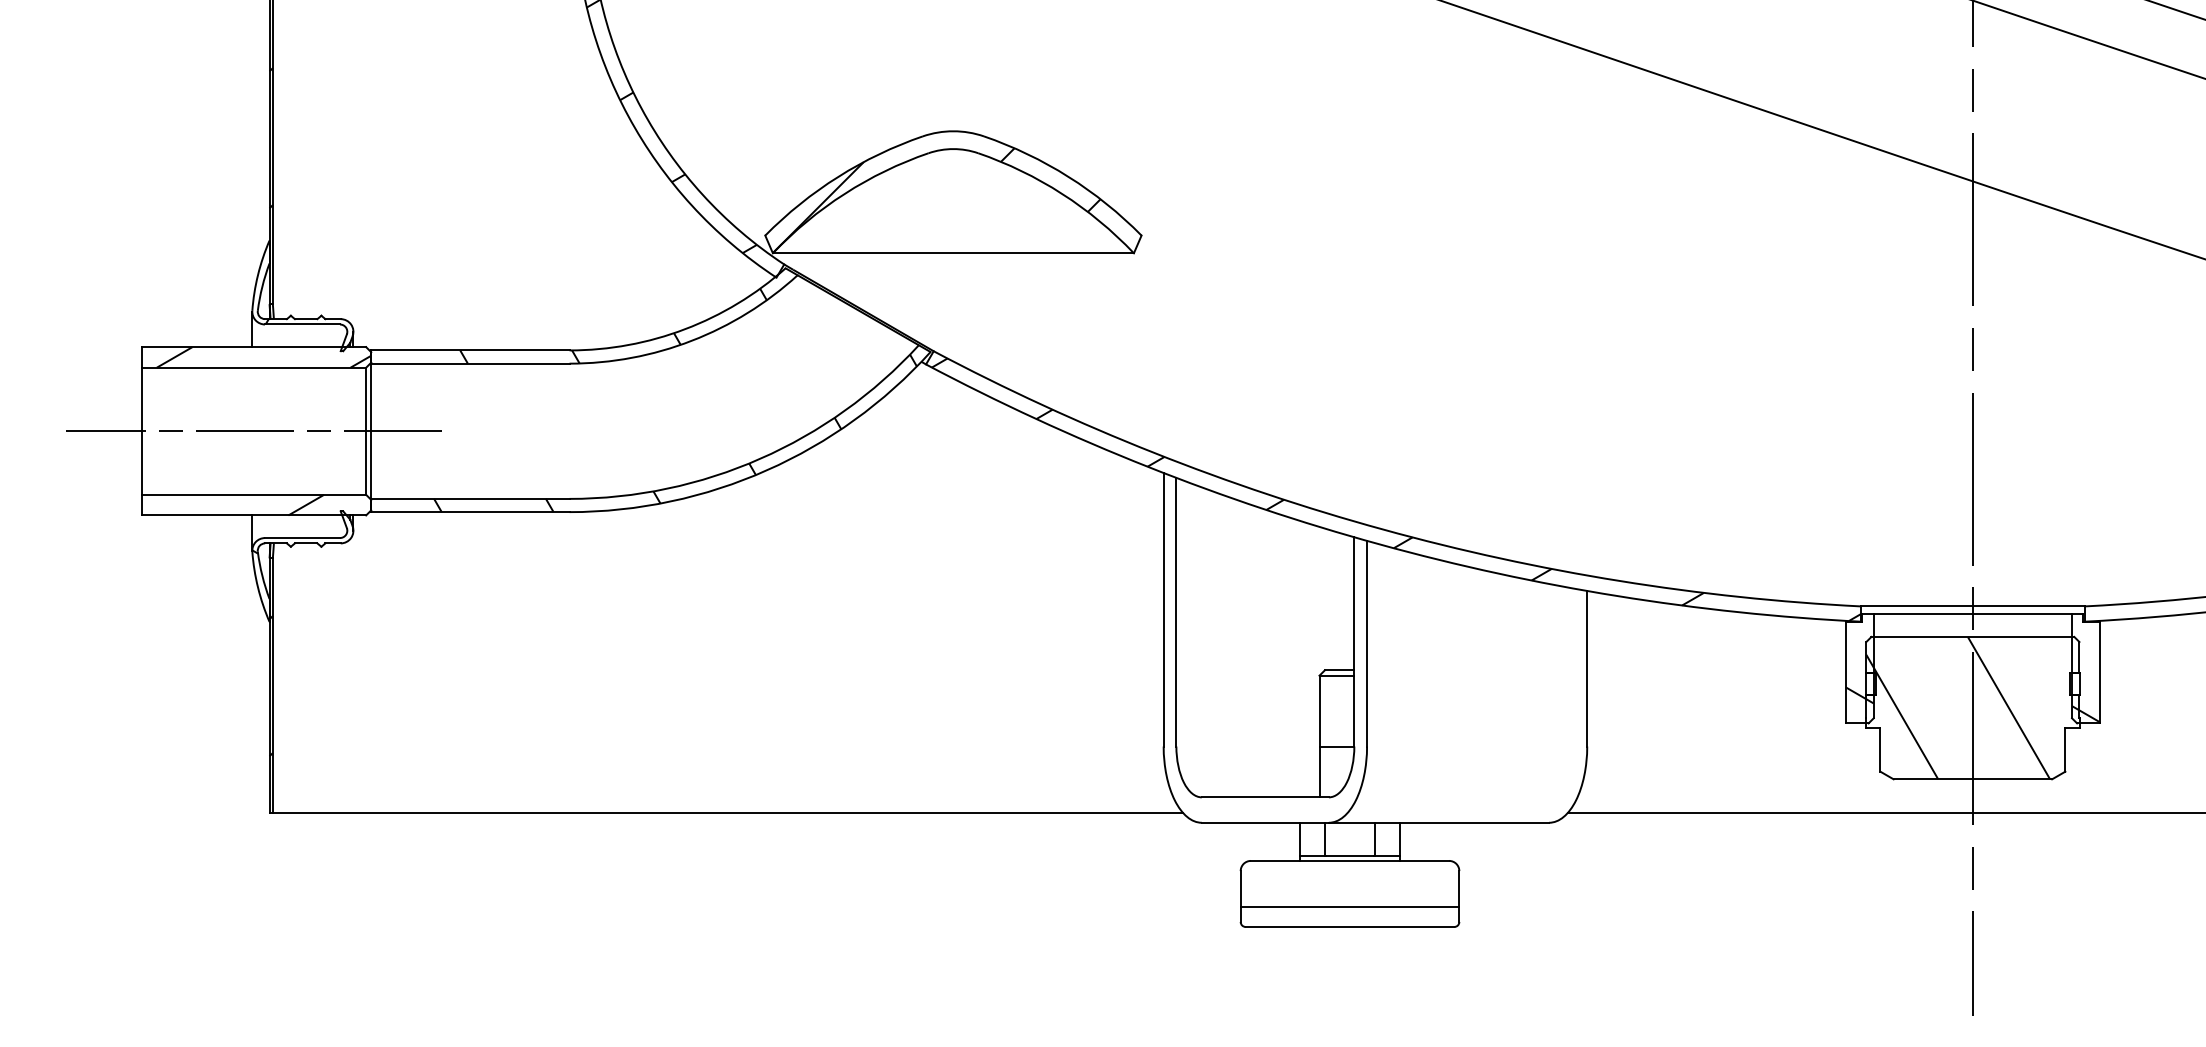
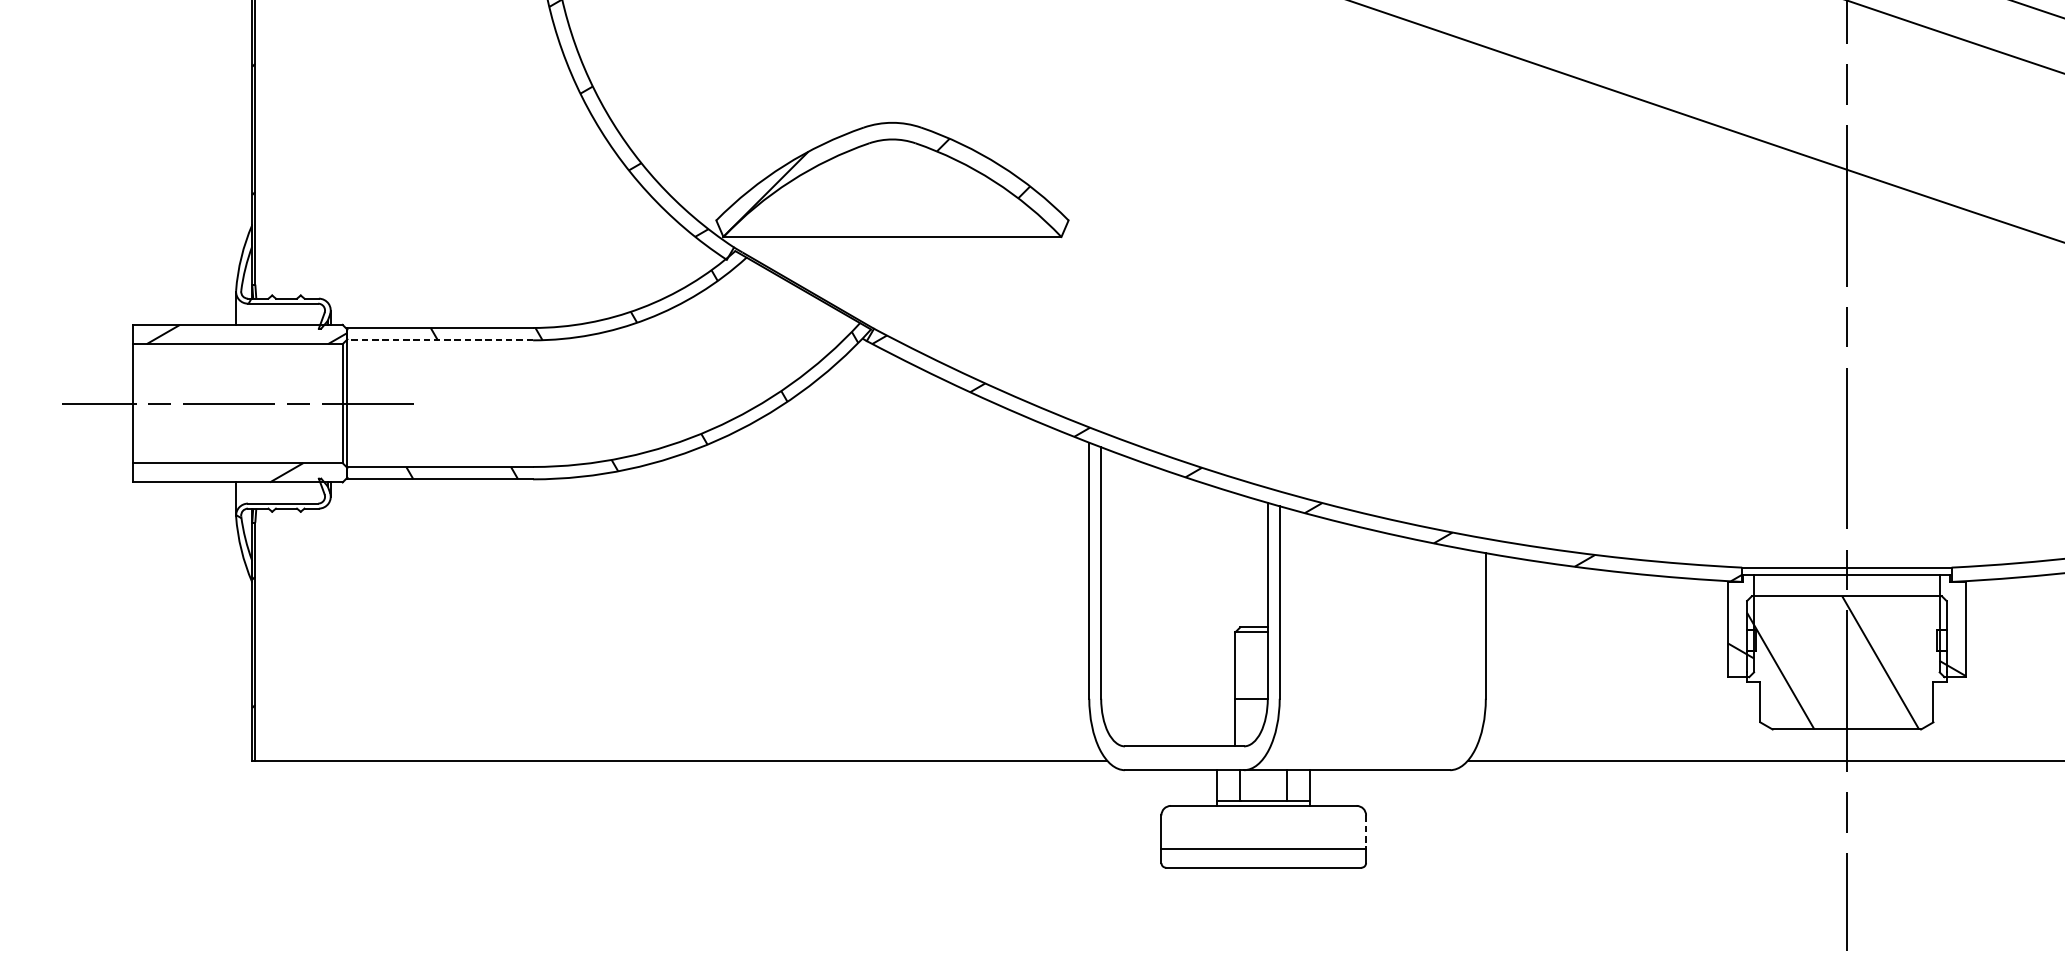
line: (469, 363) -> (439, 340), solid -> dashed
line: (1459, 888) -> (1366, 831), solid -> dashed

